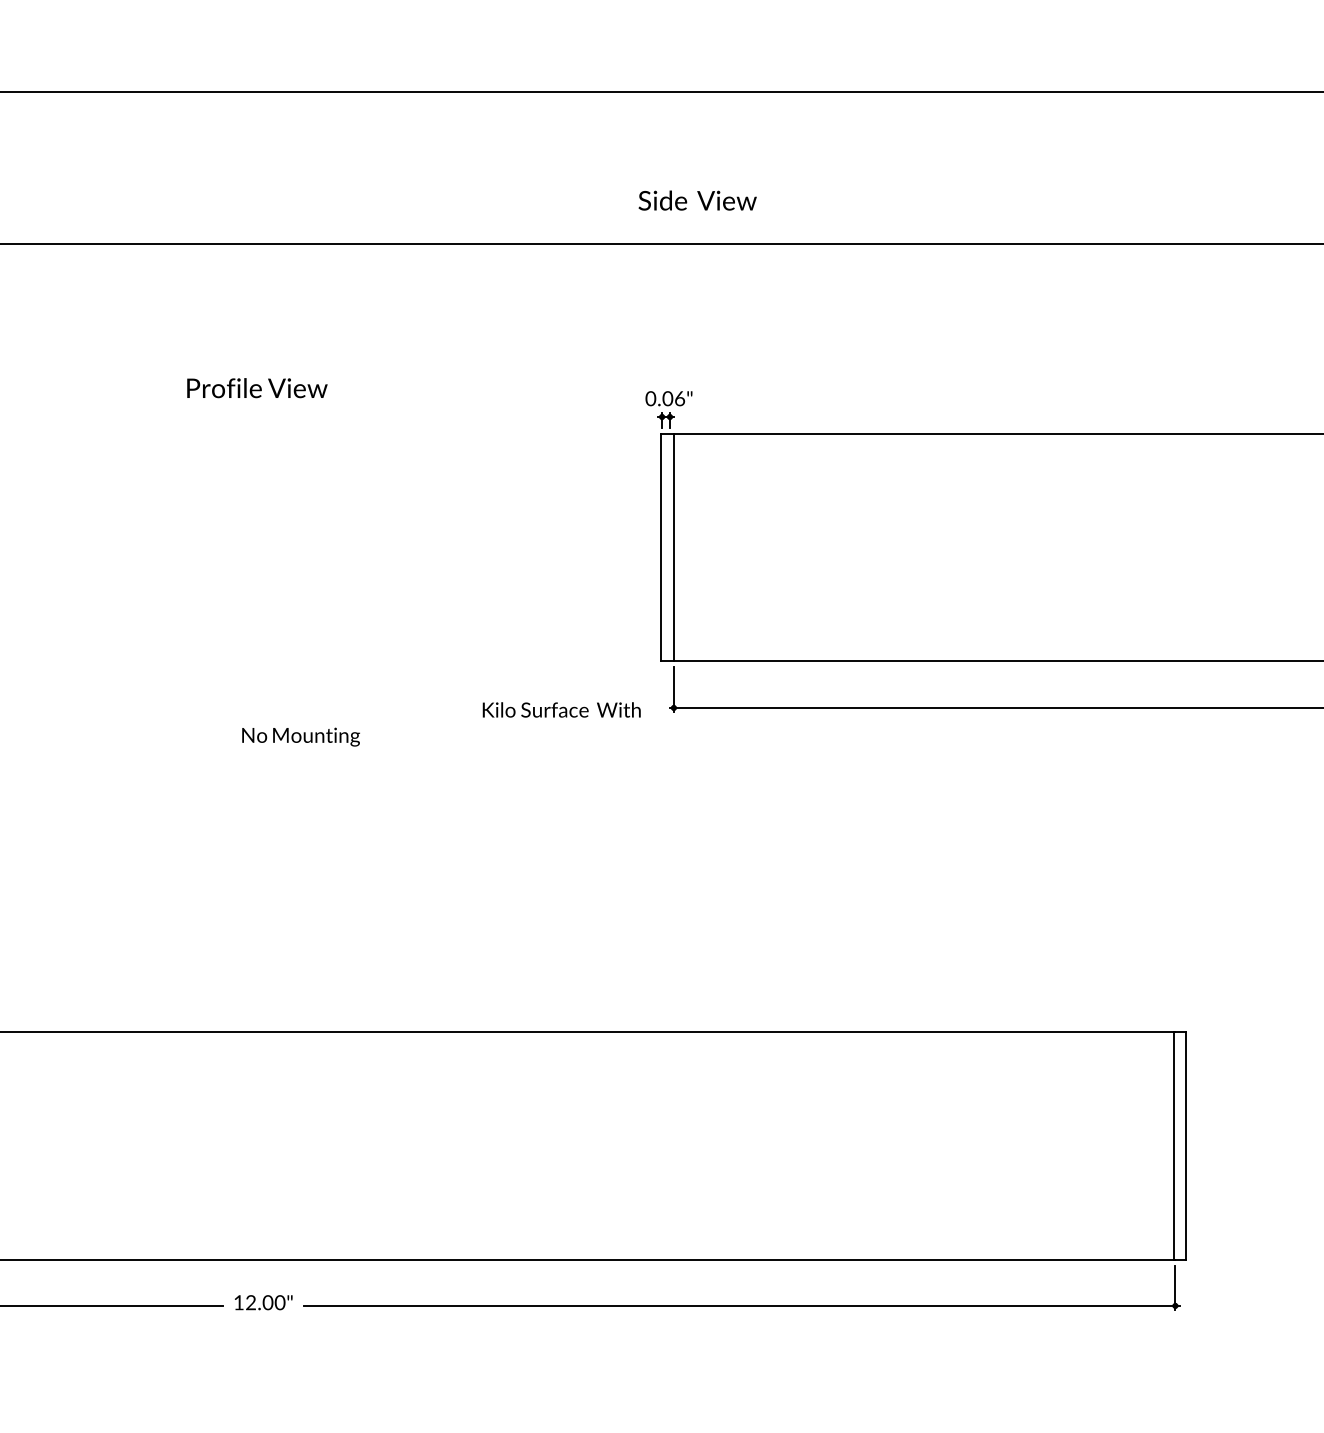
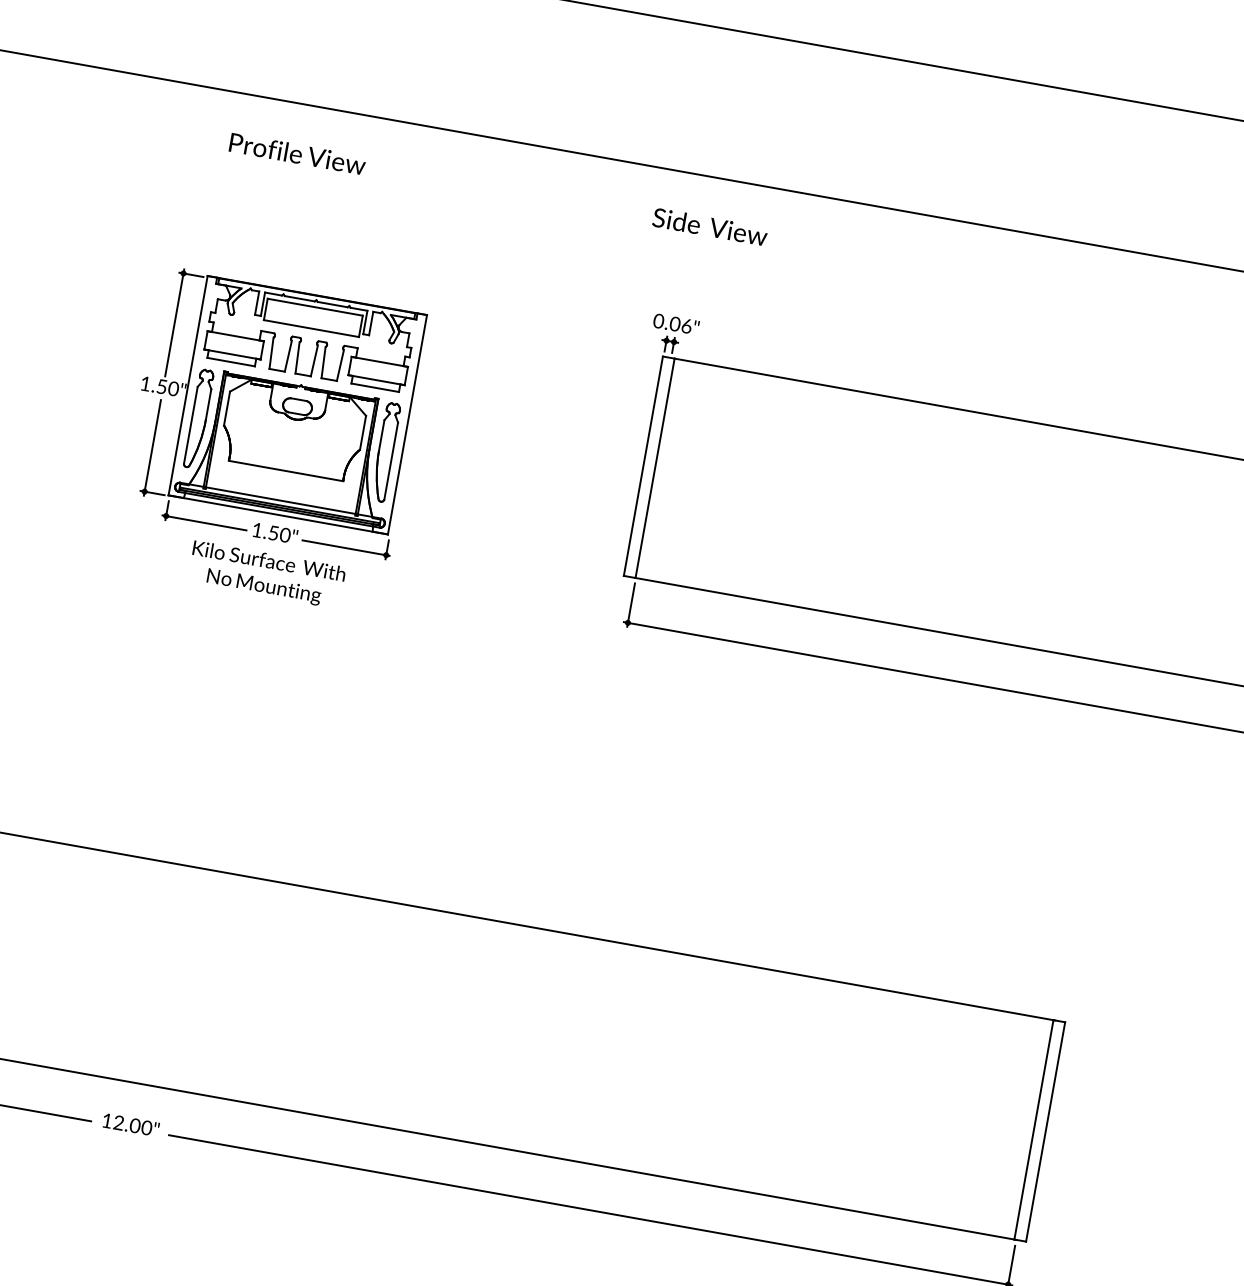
text: (697, 200) -> (710, 226), moved
text: (257, 388) -> (297, 154), moved
part: (281, 559) -> (275, 412), added
text: (561, 709) -> (269, 560), moved

